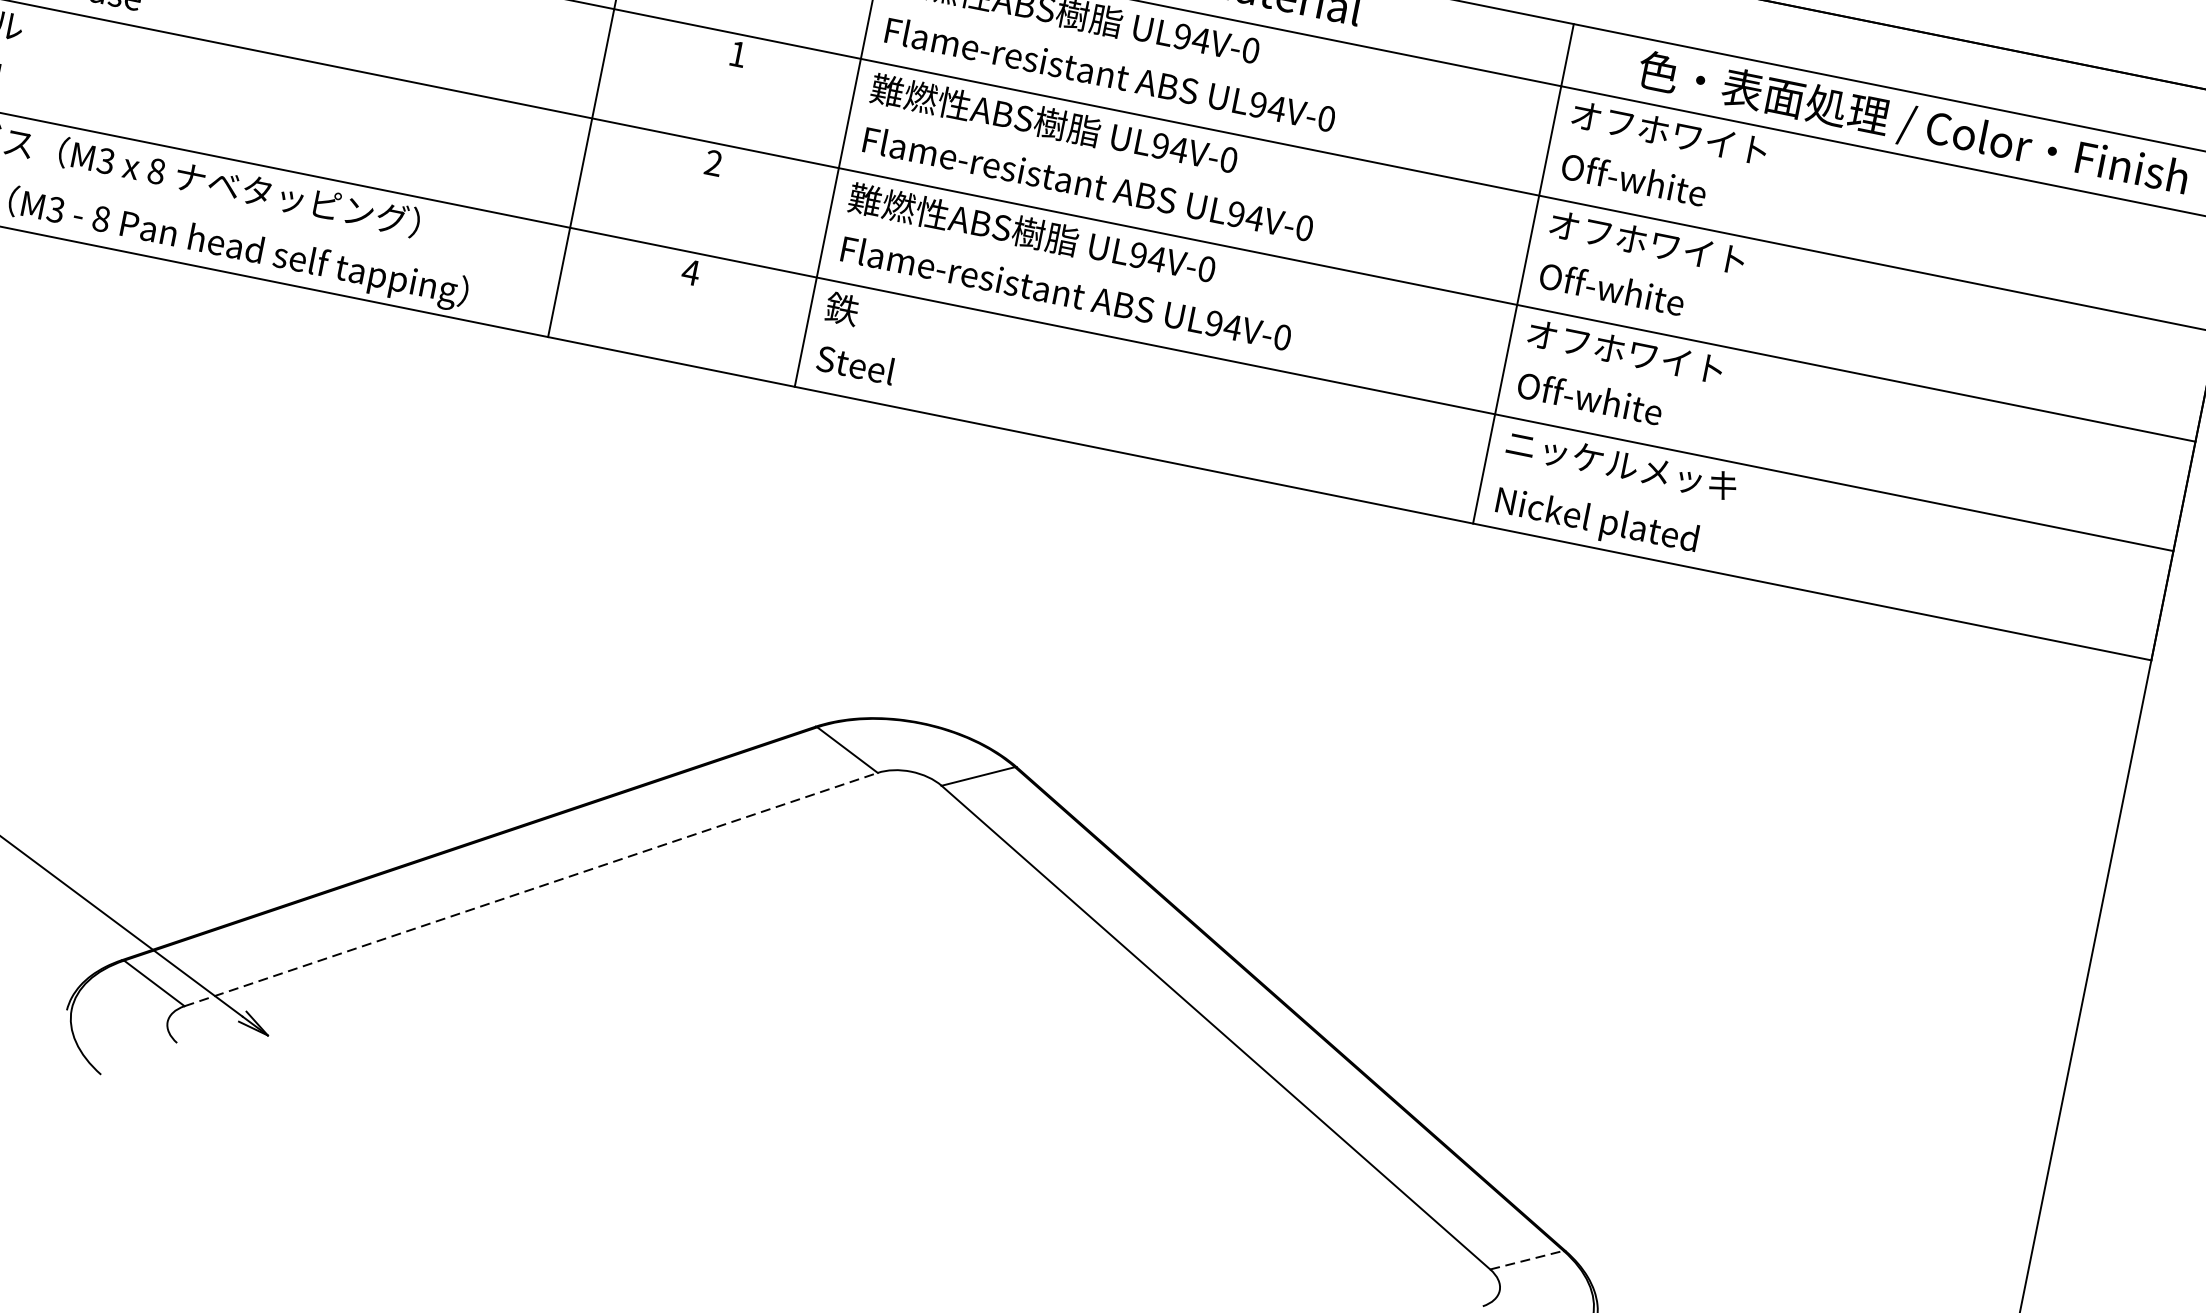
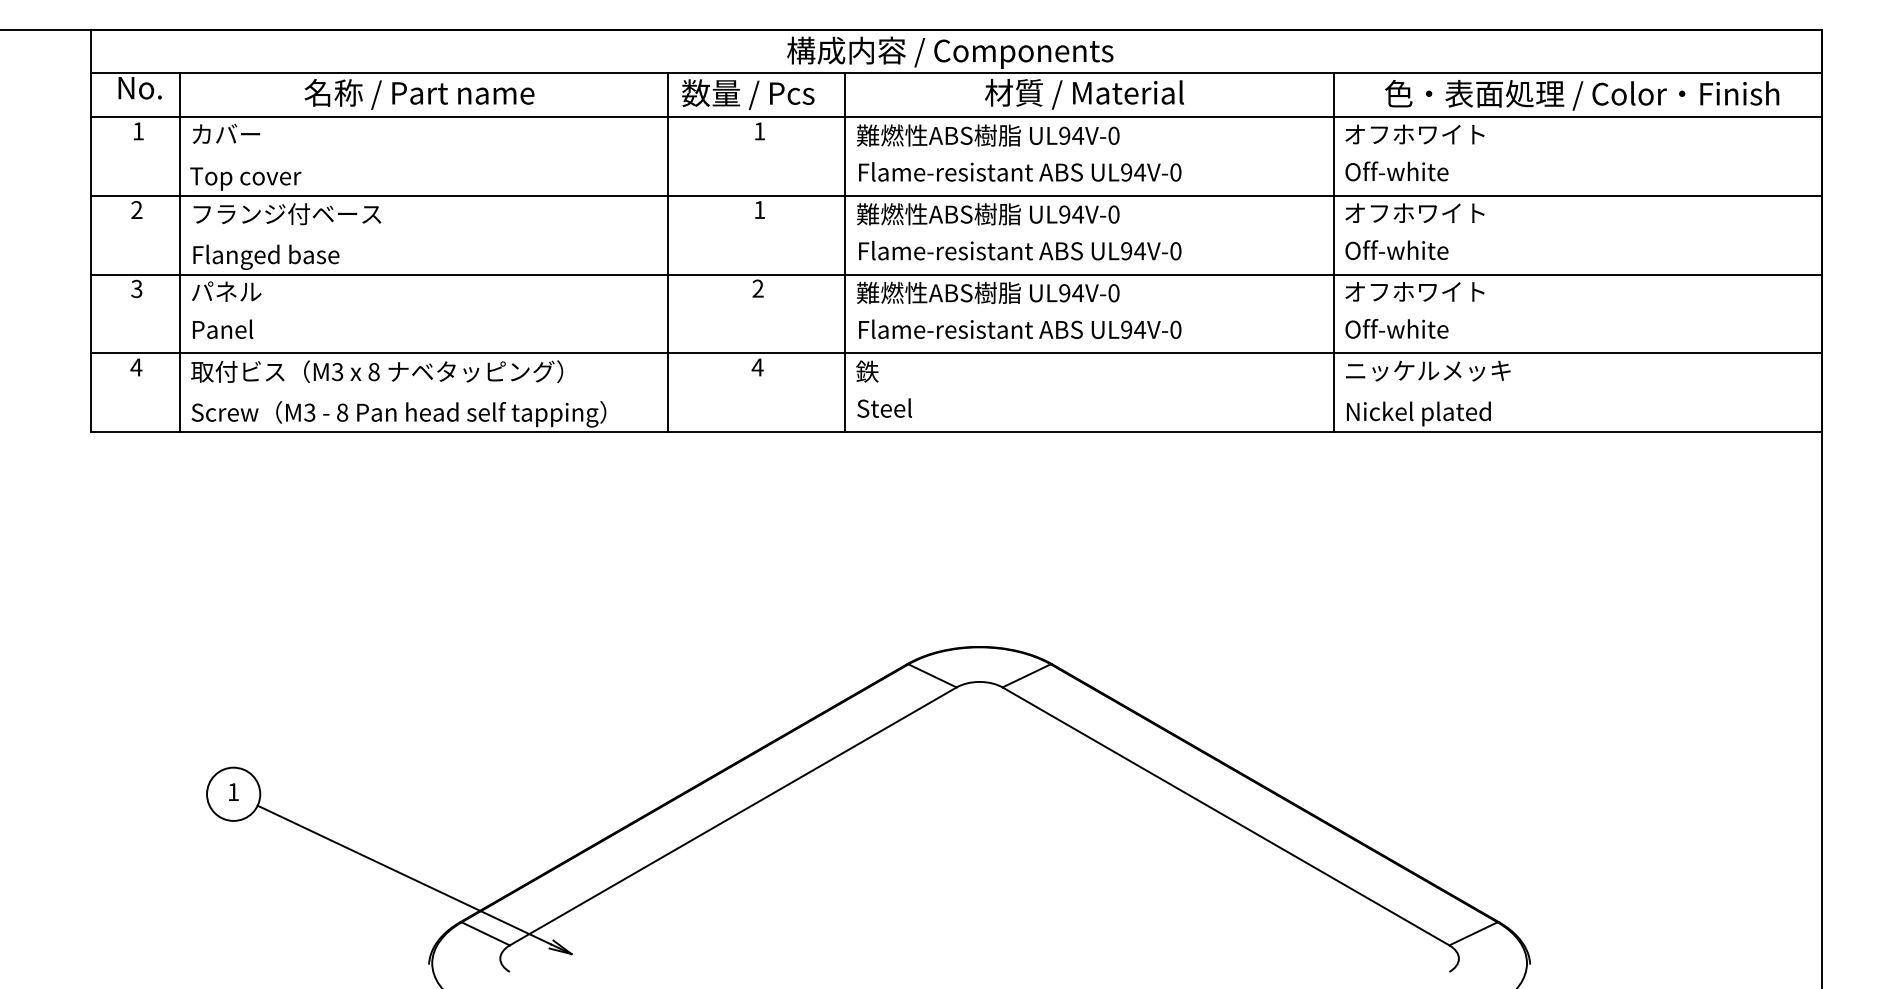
line: (531, 889) -> (733, 816), dashed -> solid
line: (1527, 1259) -> (1473, 933), dashed -> solid

